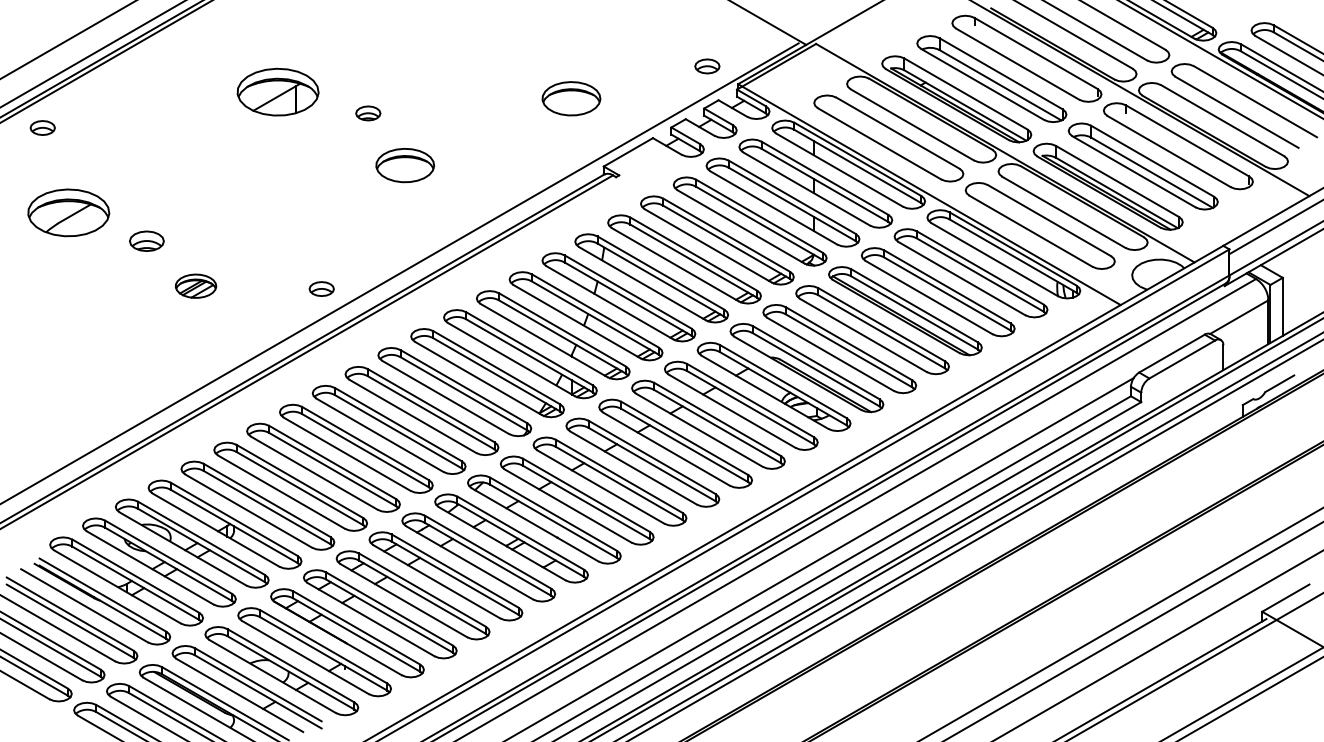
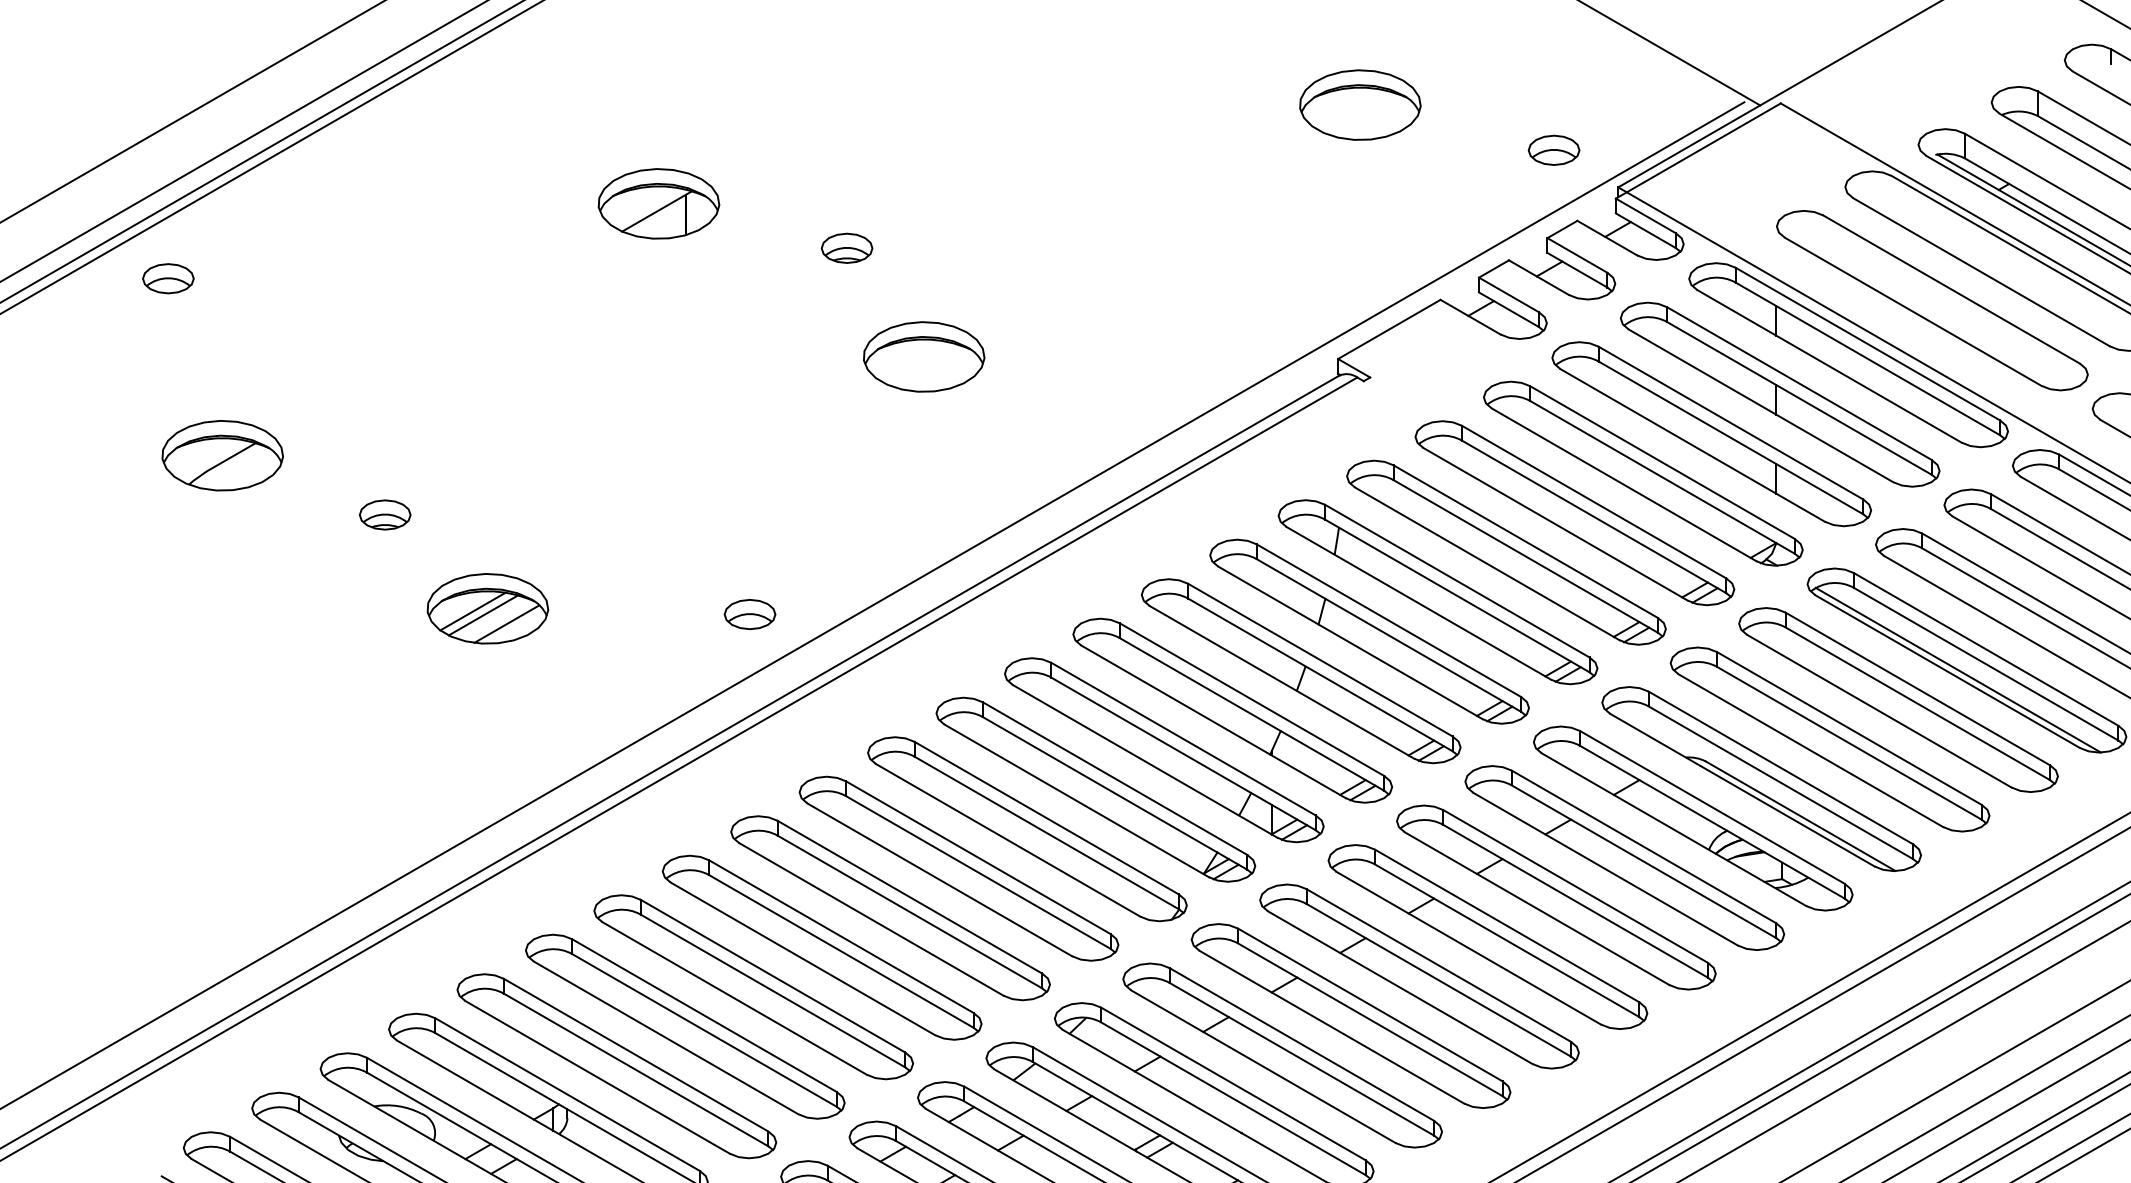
part: (277, 91) -> (657, 202), size x0.71
part: (571, 98) -> (1360, 104), moved
part: (68, 212) -> (221, 454), size x0.71
part: (146, 241) -> (384, 515), size x0.71
part: (195, 285) -> (486, 607), size x1.43

